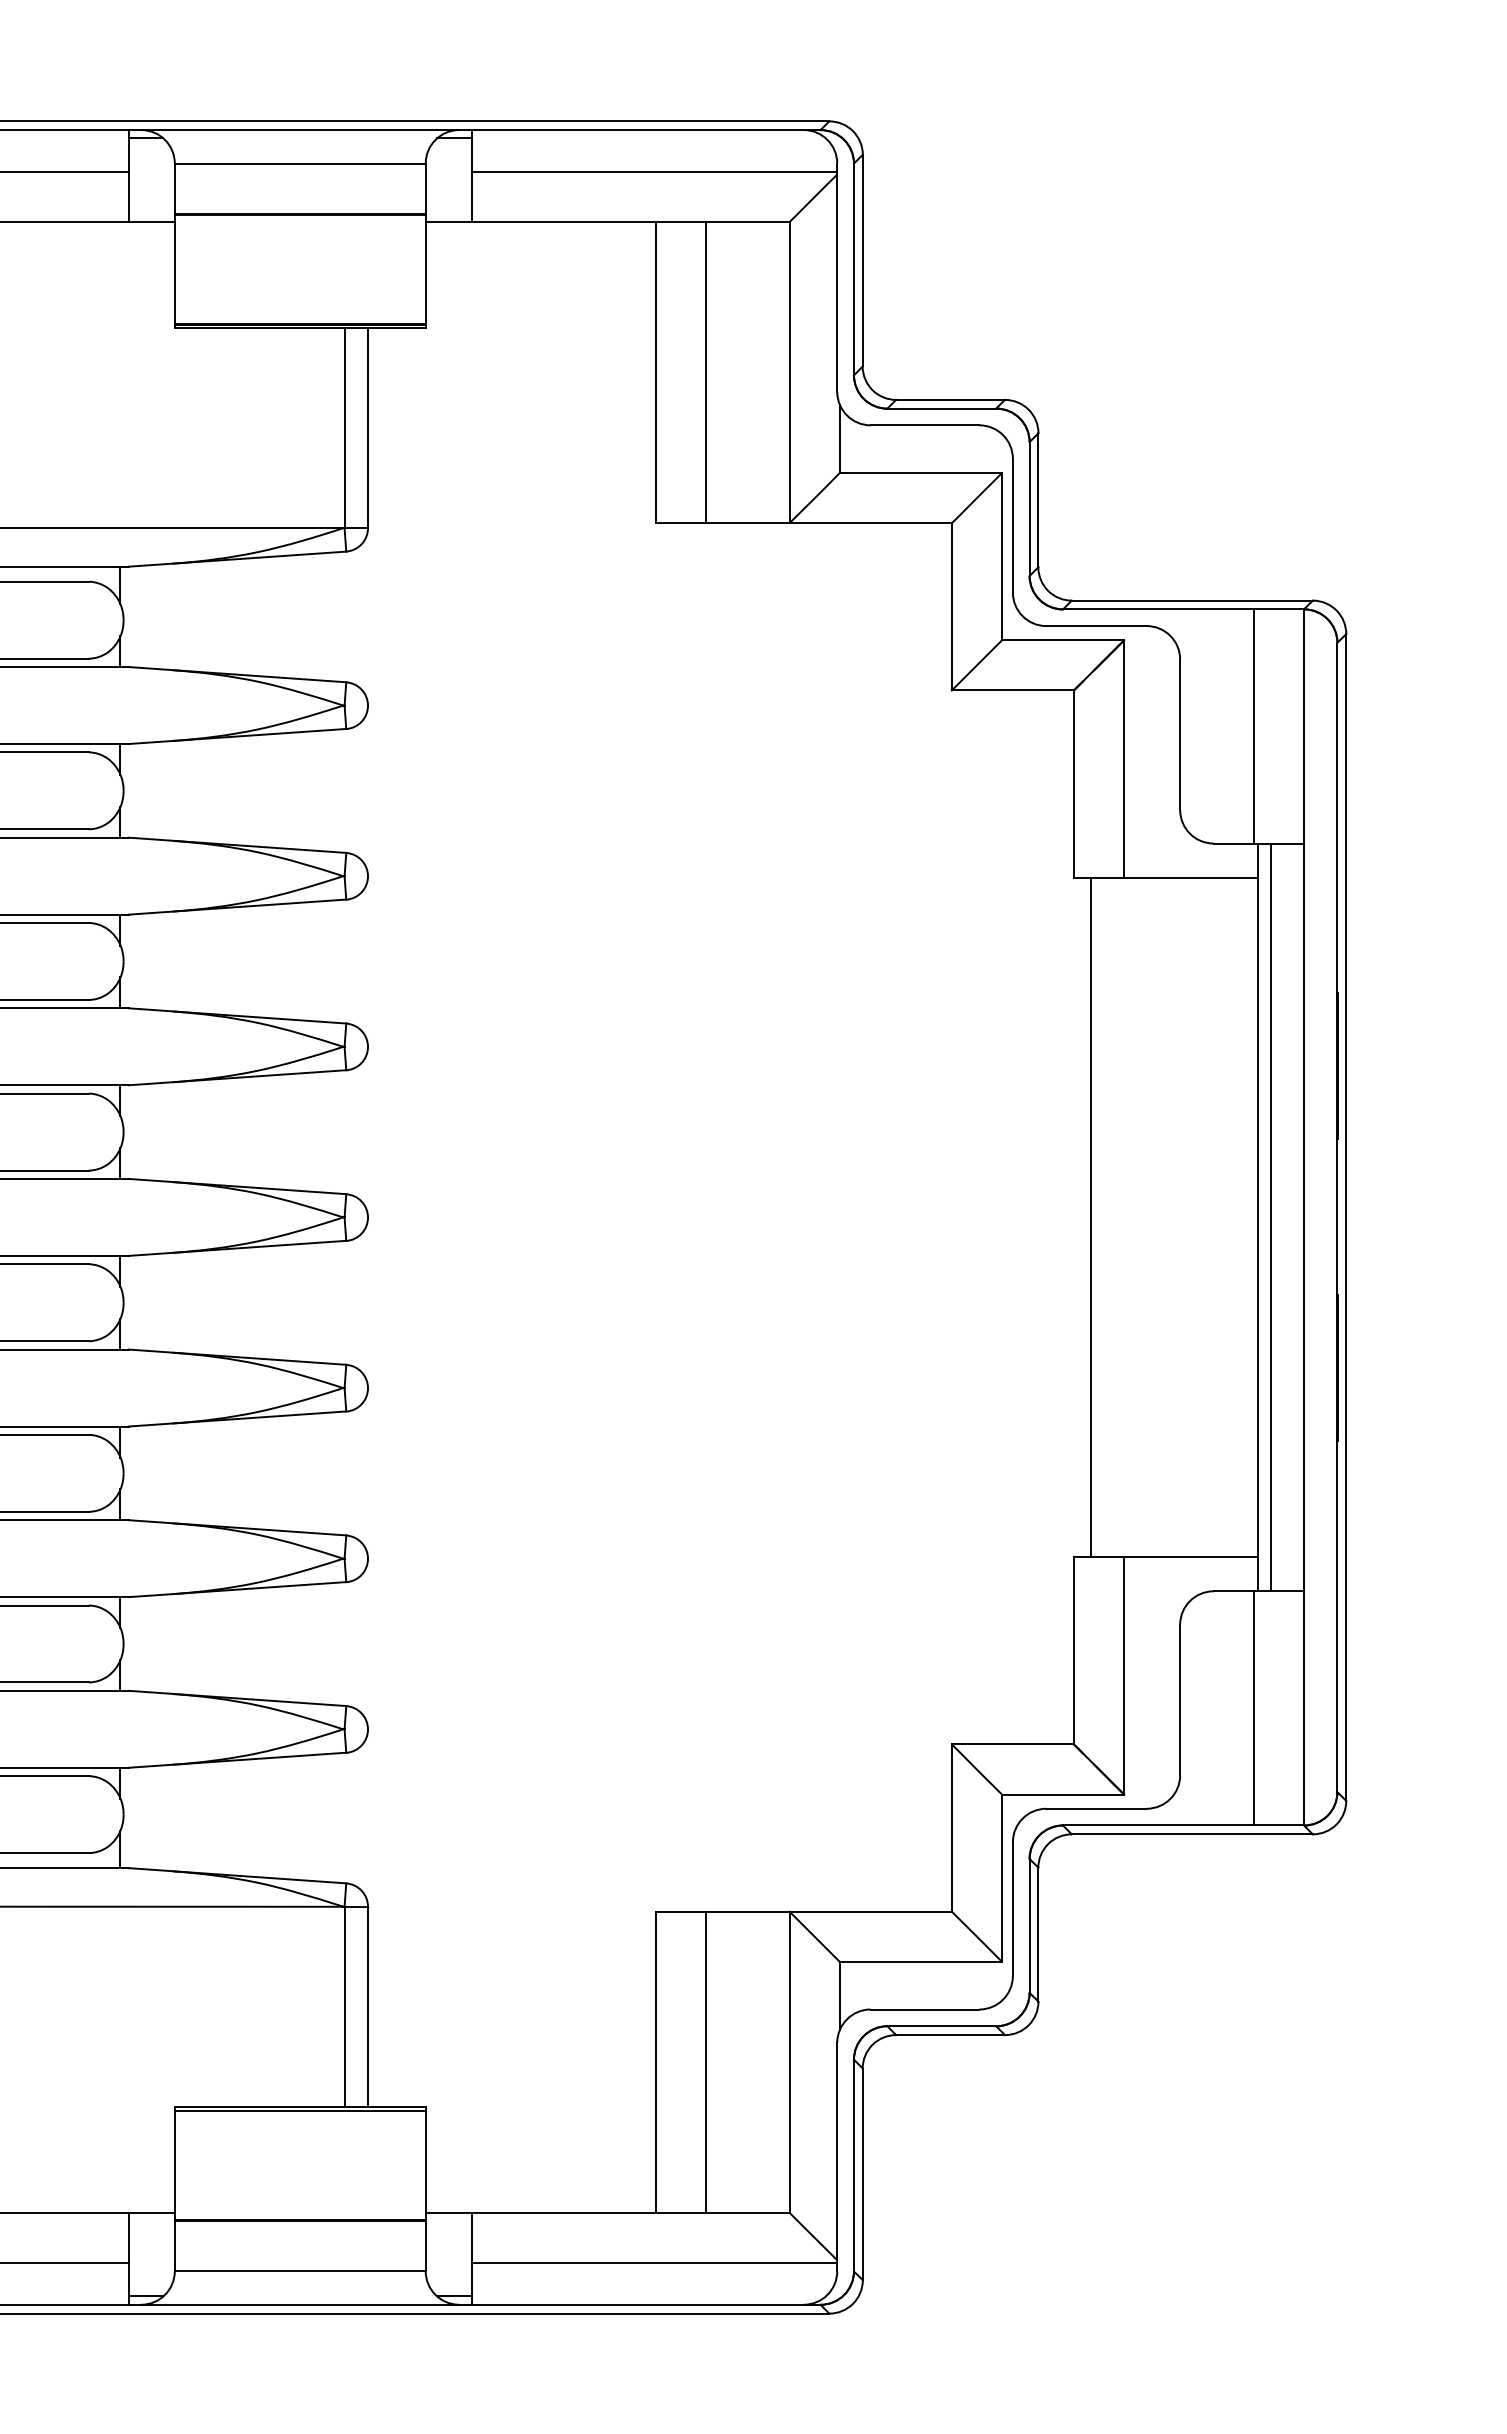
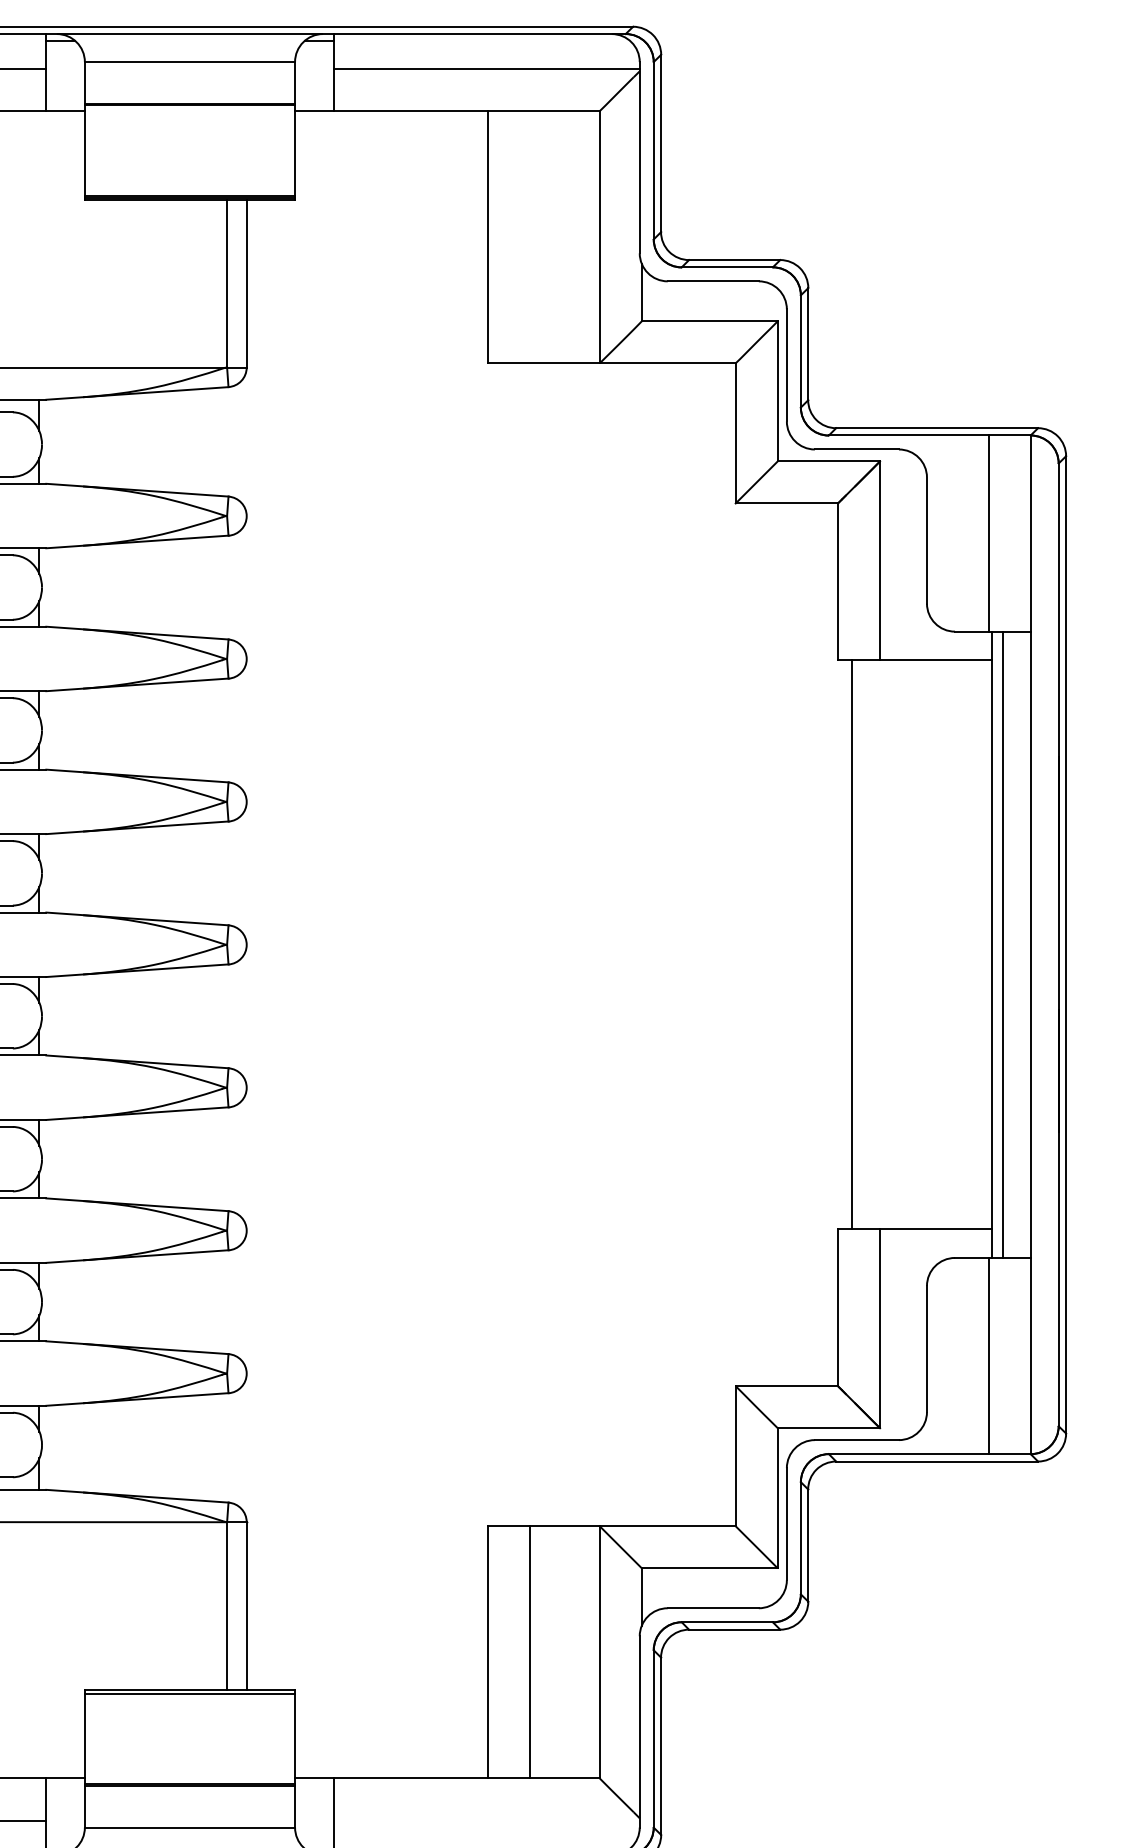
line: (705, 372) -> (529, 237), removed
line: (654, 2262) -> (486, 1820), removed

